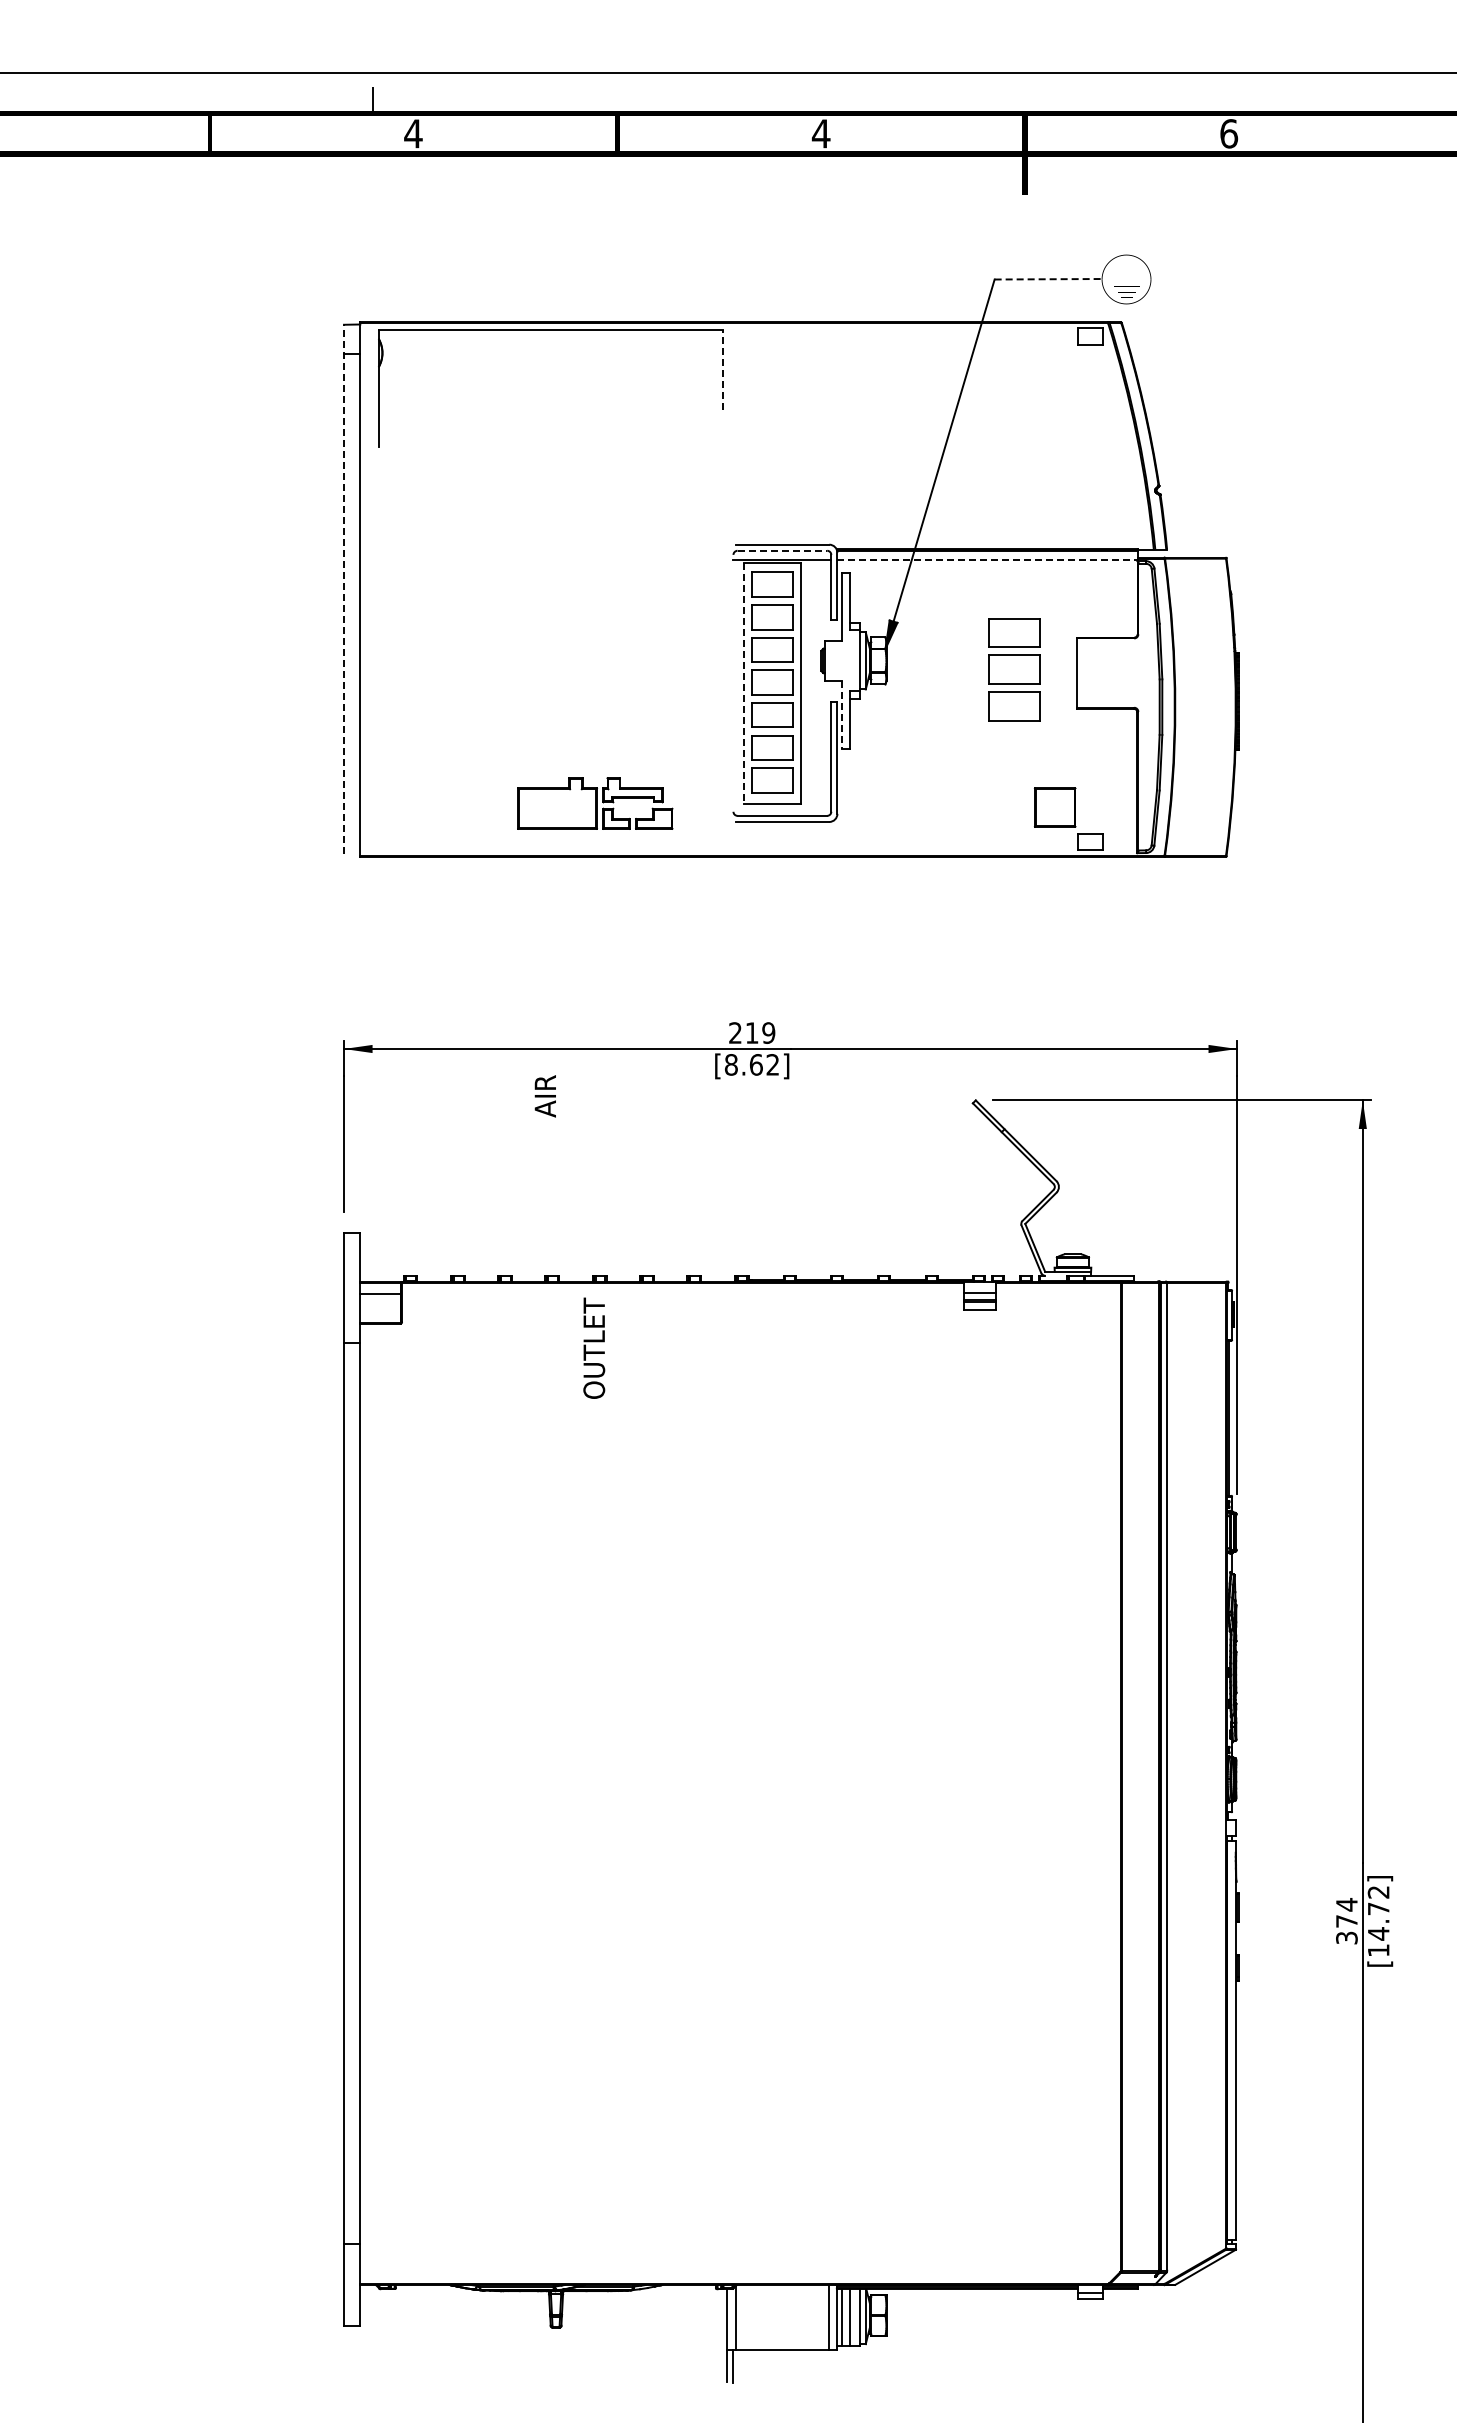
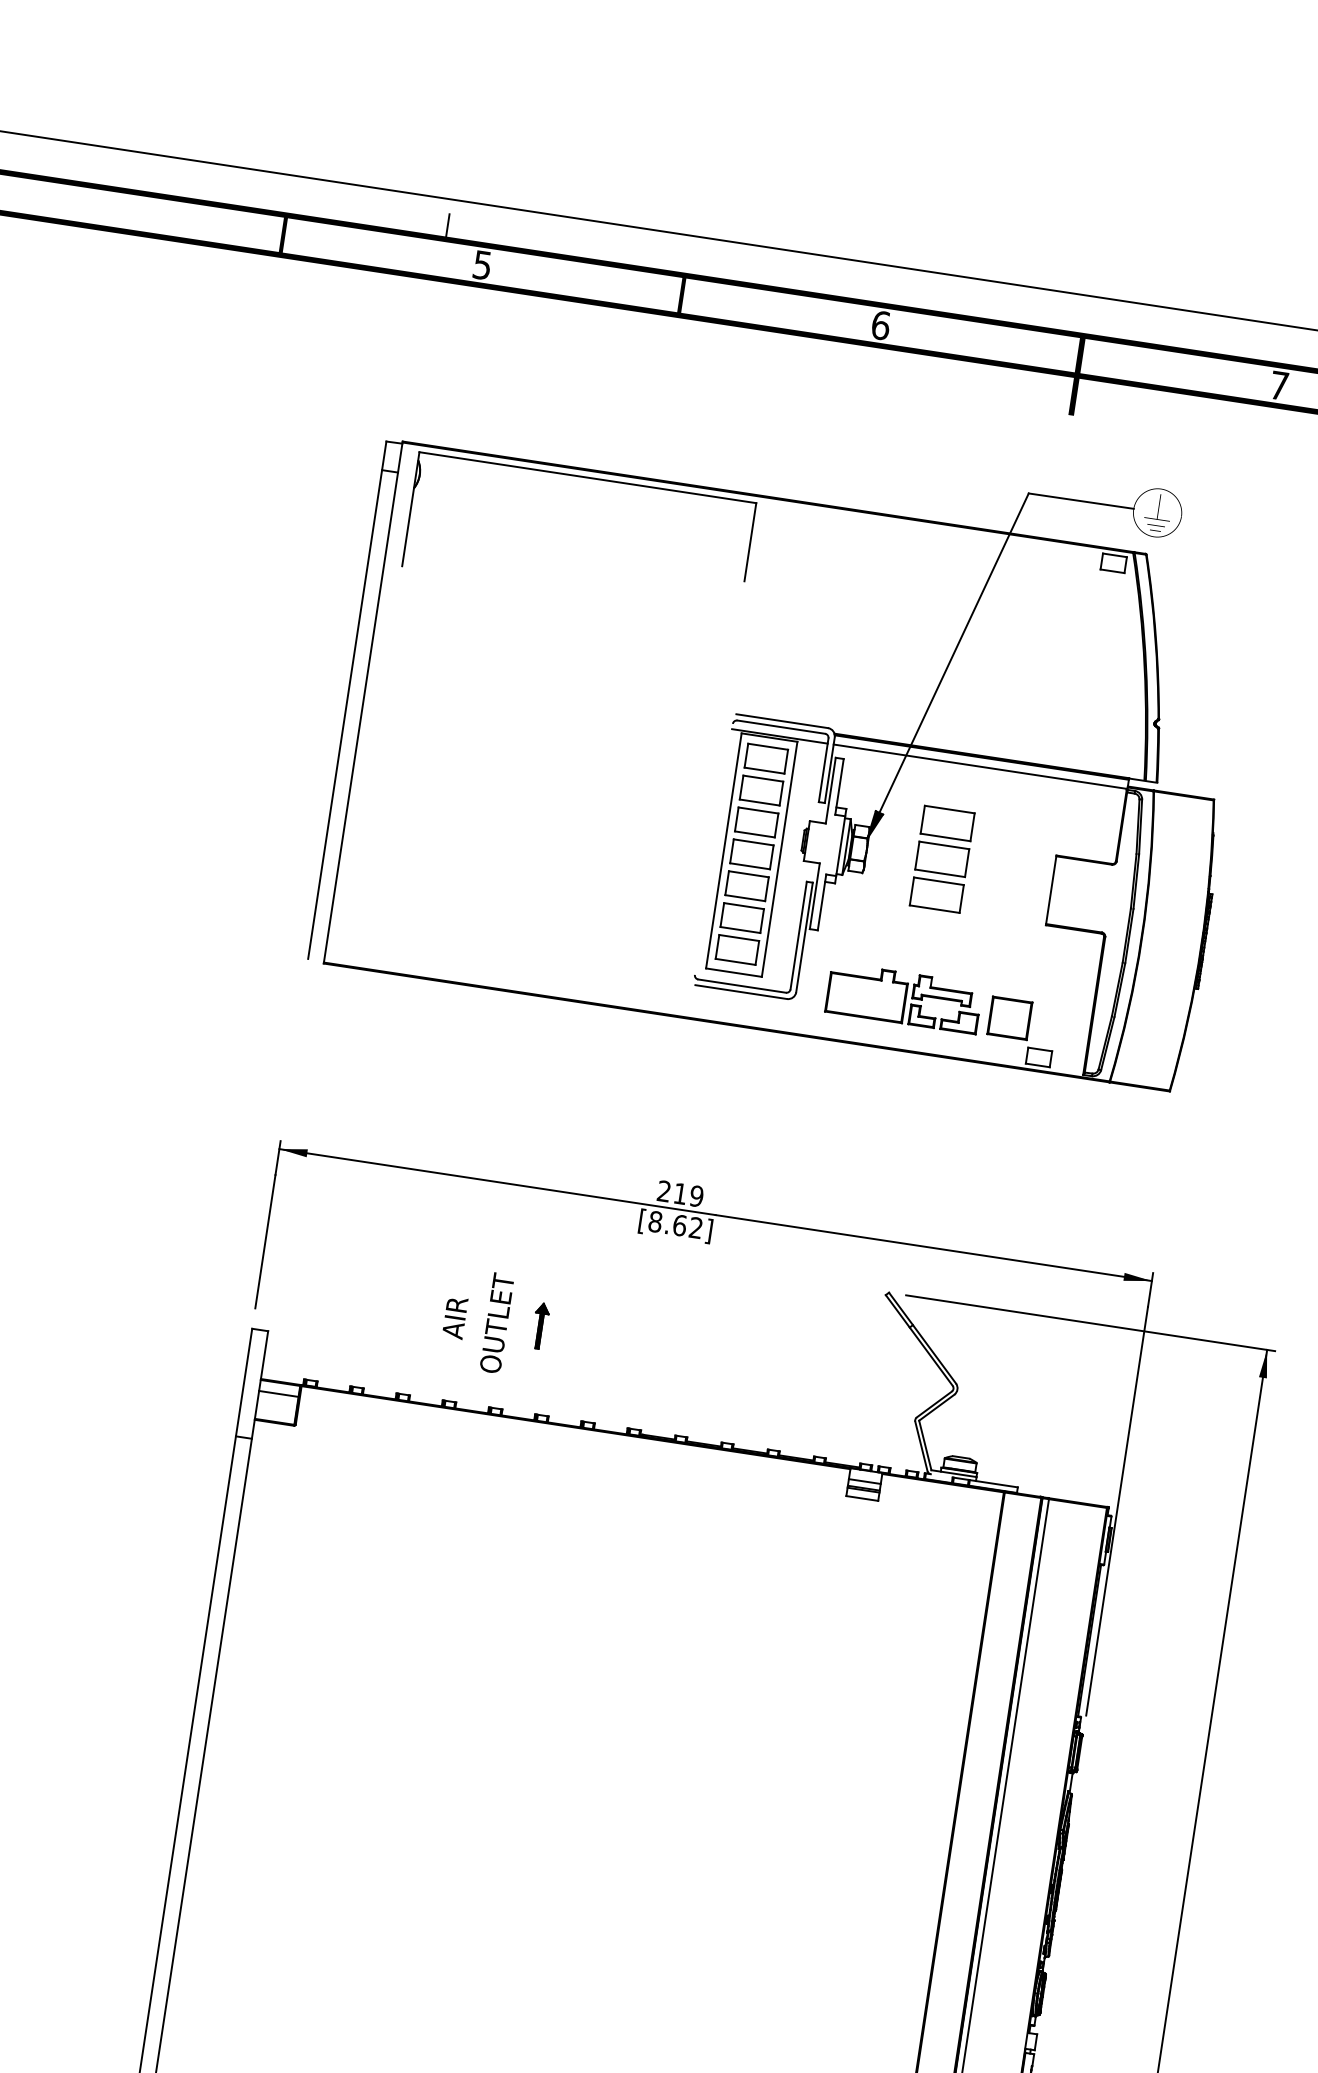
text: (413, 133) -> (482, 264), 4 -> 5
text: (820, 133) -> (880, 325), 4 -> 6
text: (1229, 133) -> (1279, 385), 6 -> 7
line: (1048, 279) -> (1081, 501), dashed -> solid
line: (723, 370) -> (750, 542), dashed -> solid
line: (782, 550) -> (781, 726), dashed -> solid
line: (988, 560) -> (981, 767), dashed -> solid
line: (344, 589) -> (347, 700), dashed -> solid
part: (1014, 669) -> (942, 859), moved
line: (743, 683) -> (723, 851), dashed -> solid
line: (841, 714) -> (814, 895), dashed -> solid
part: (595, 803) -> (904, 998), moved
text: (544, 1096) -> (454, 1317), moved
part: (631, 1186) -> (539, 1325), added
text: (594, 1347) -> (497, 1322), moved

